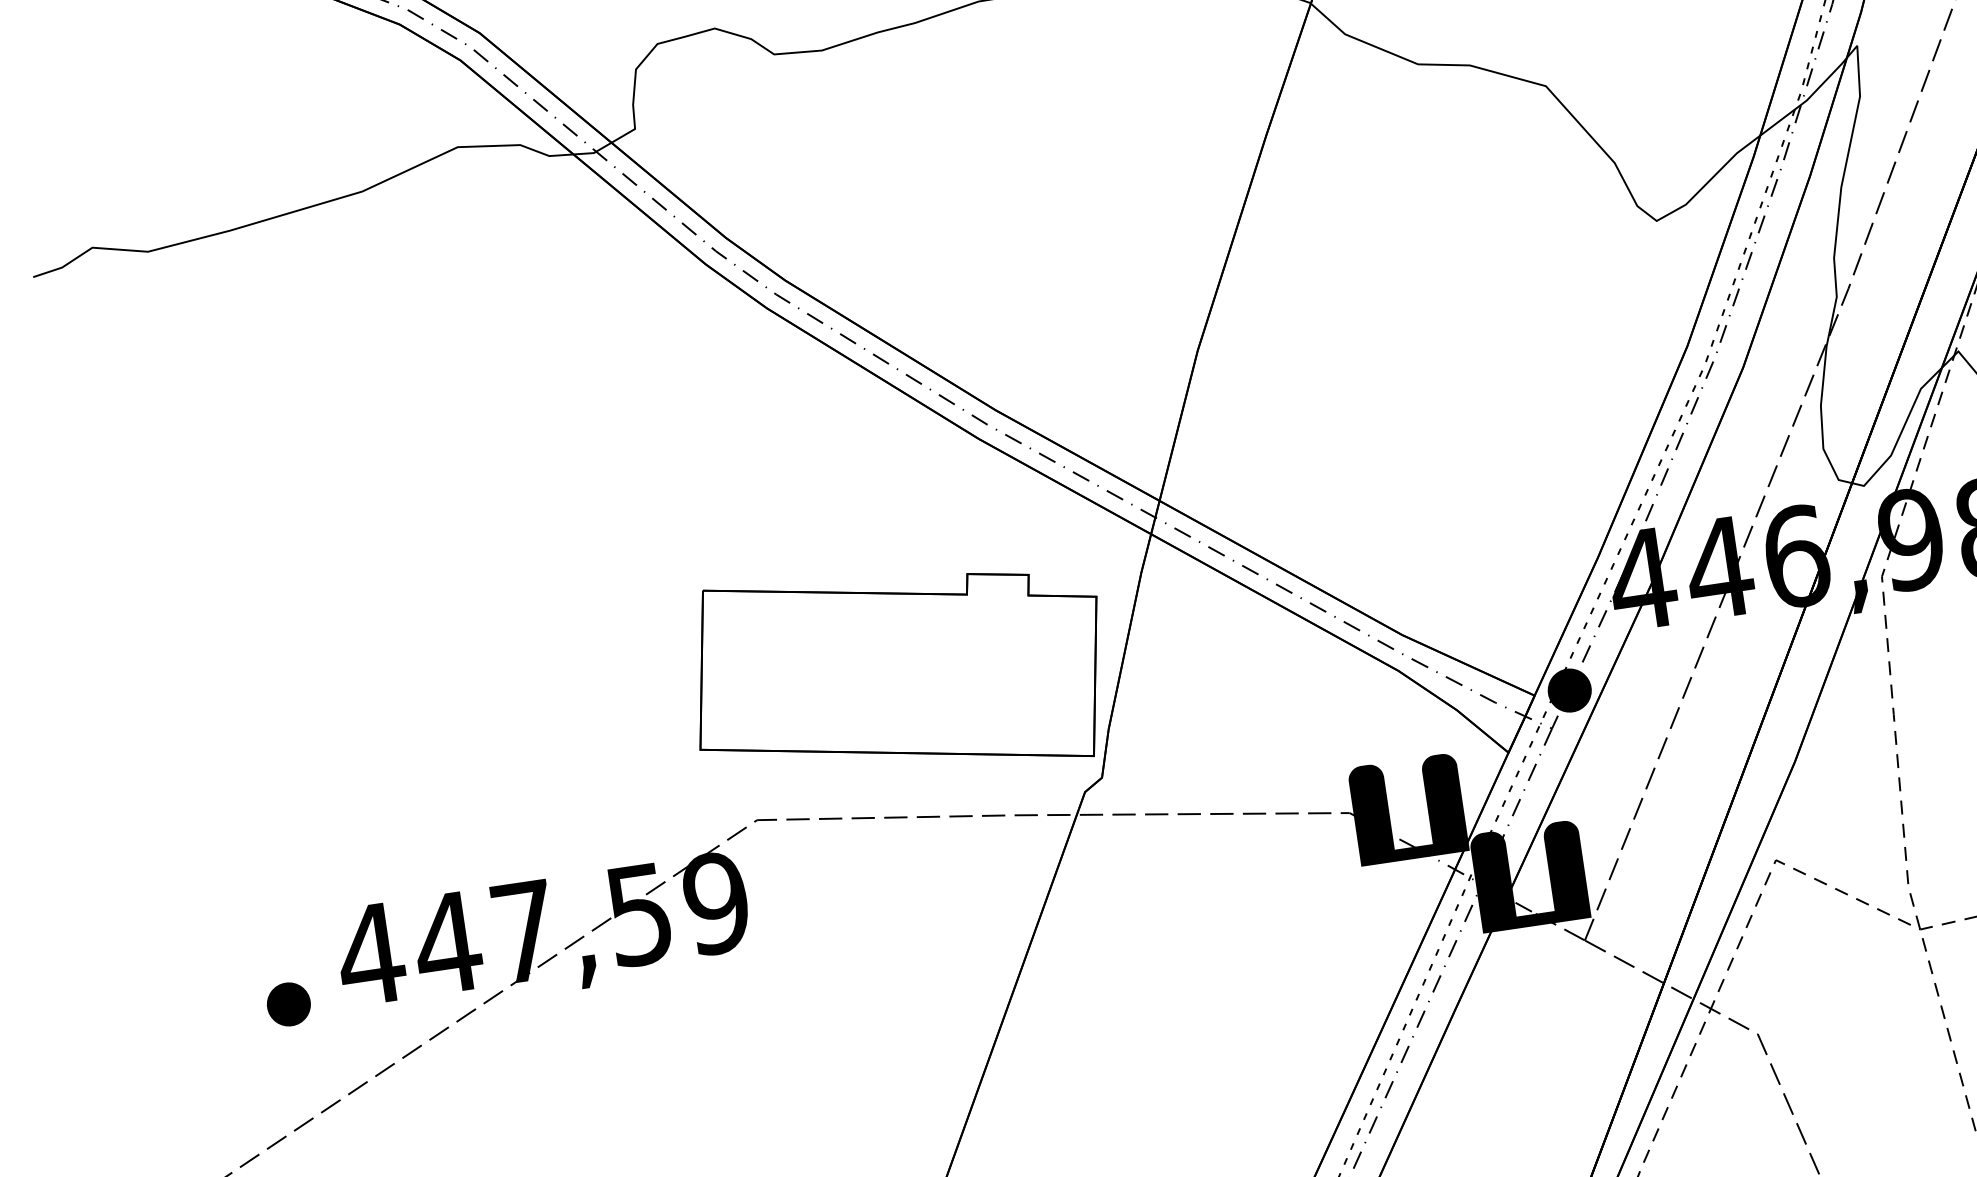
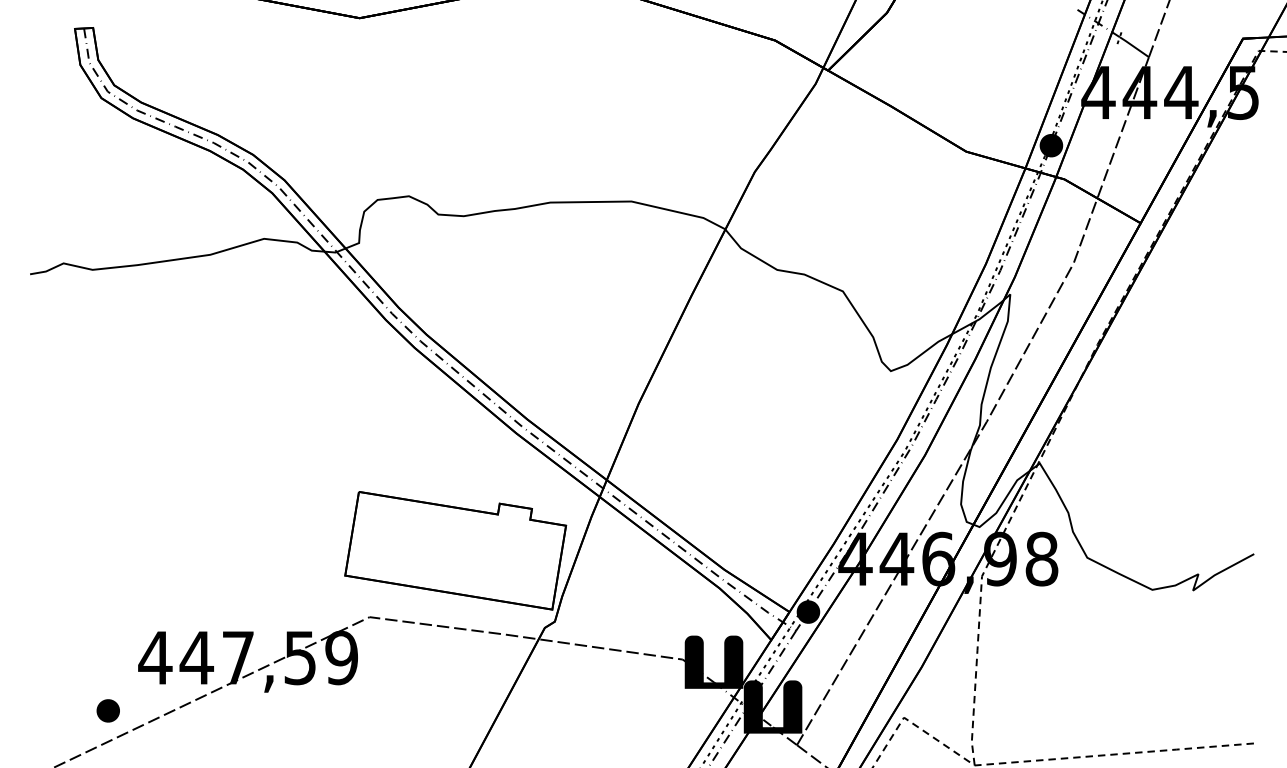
part: (287, 1003) -> (107, 710), moved

